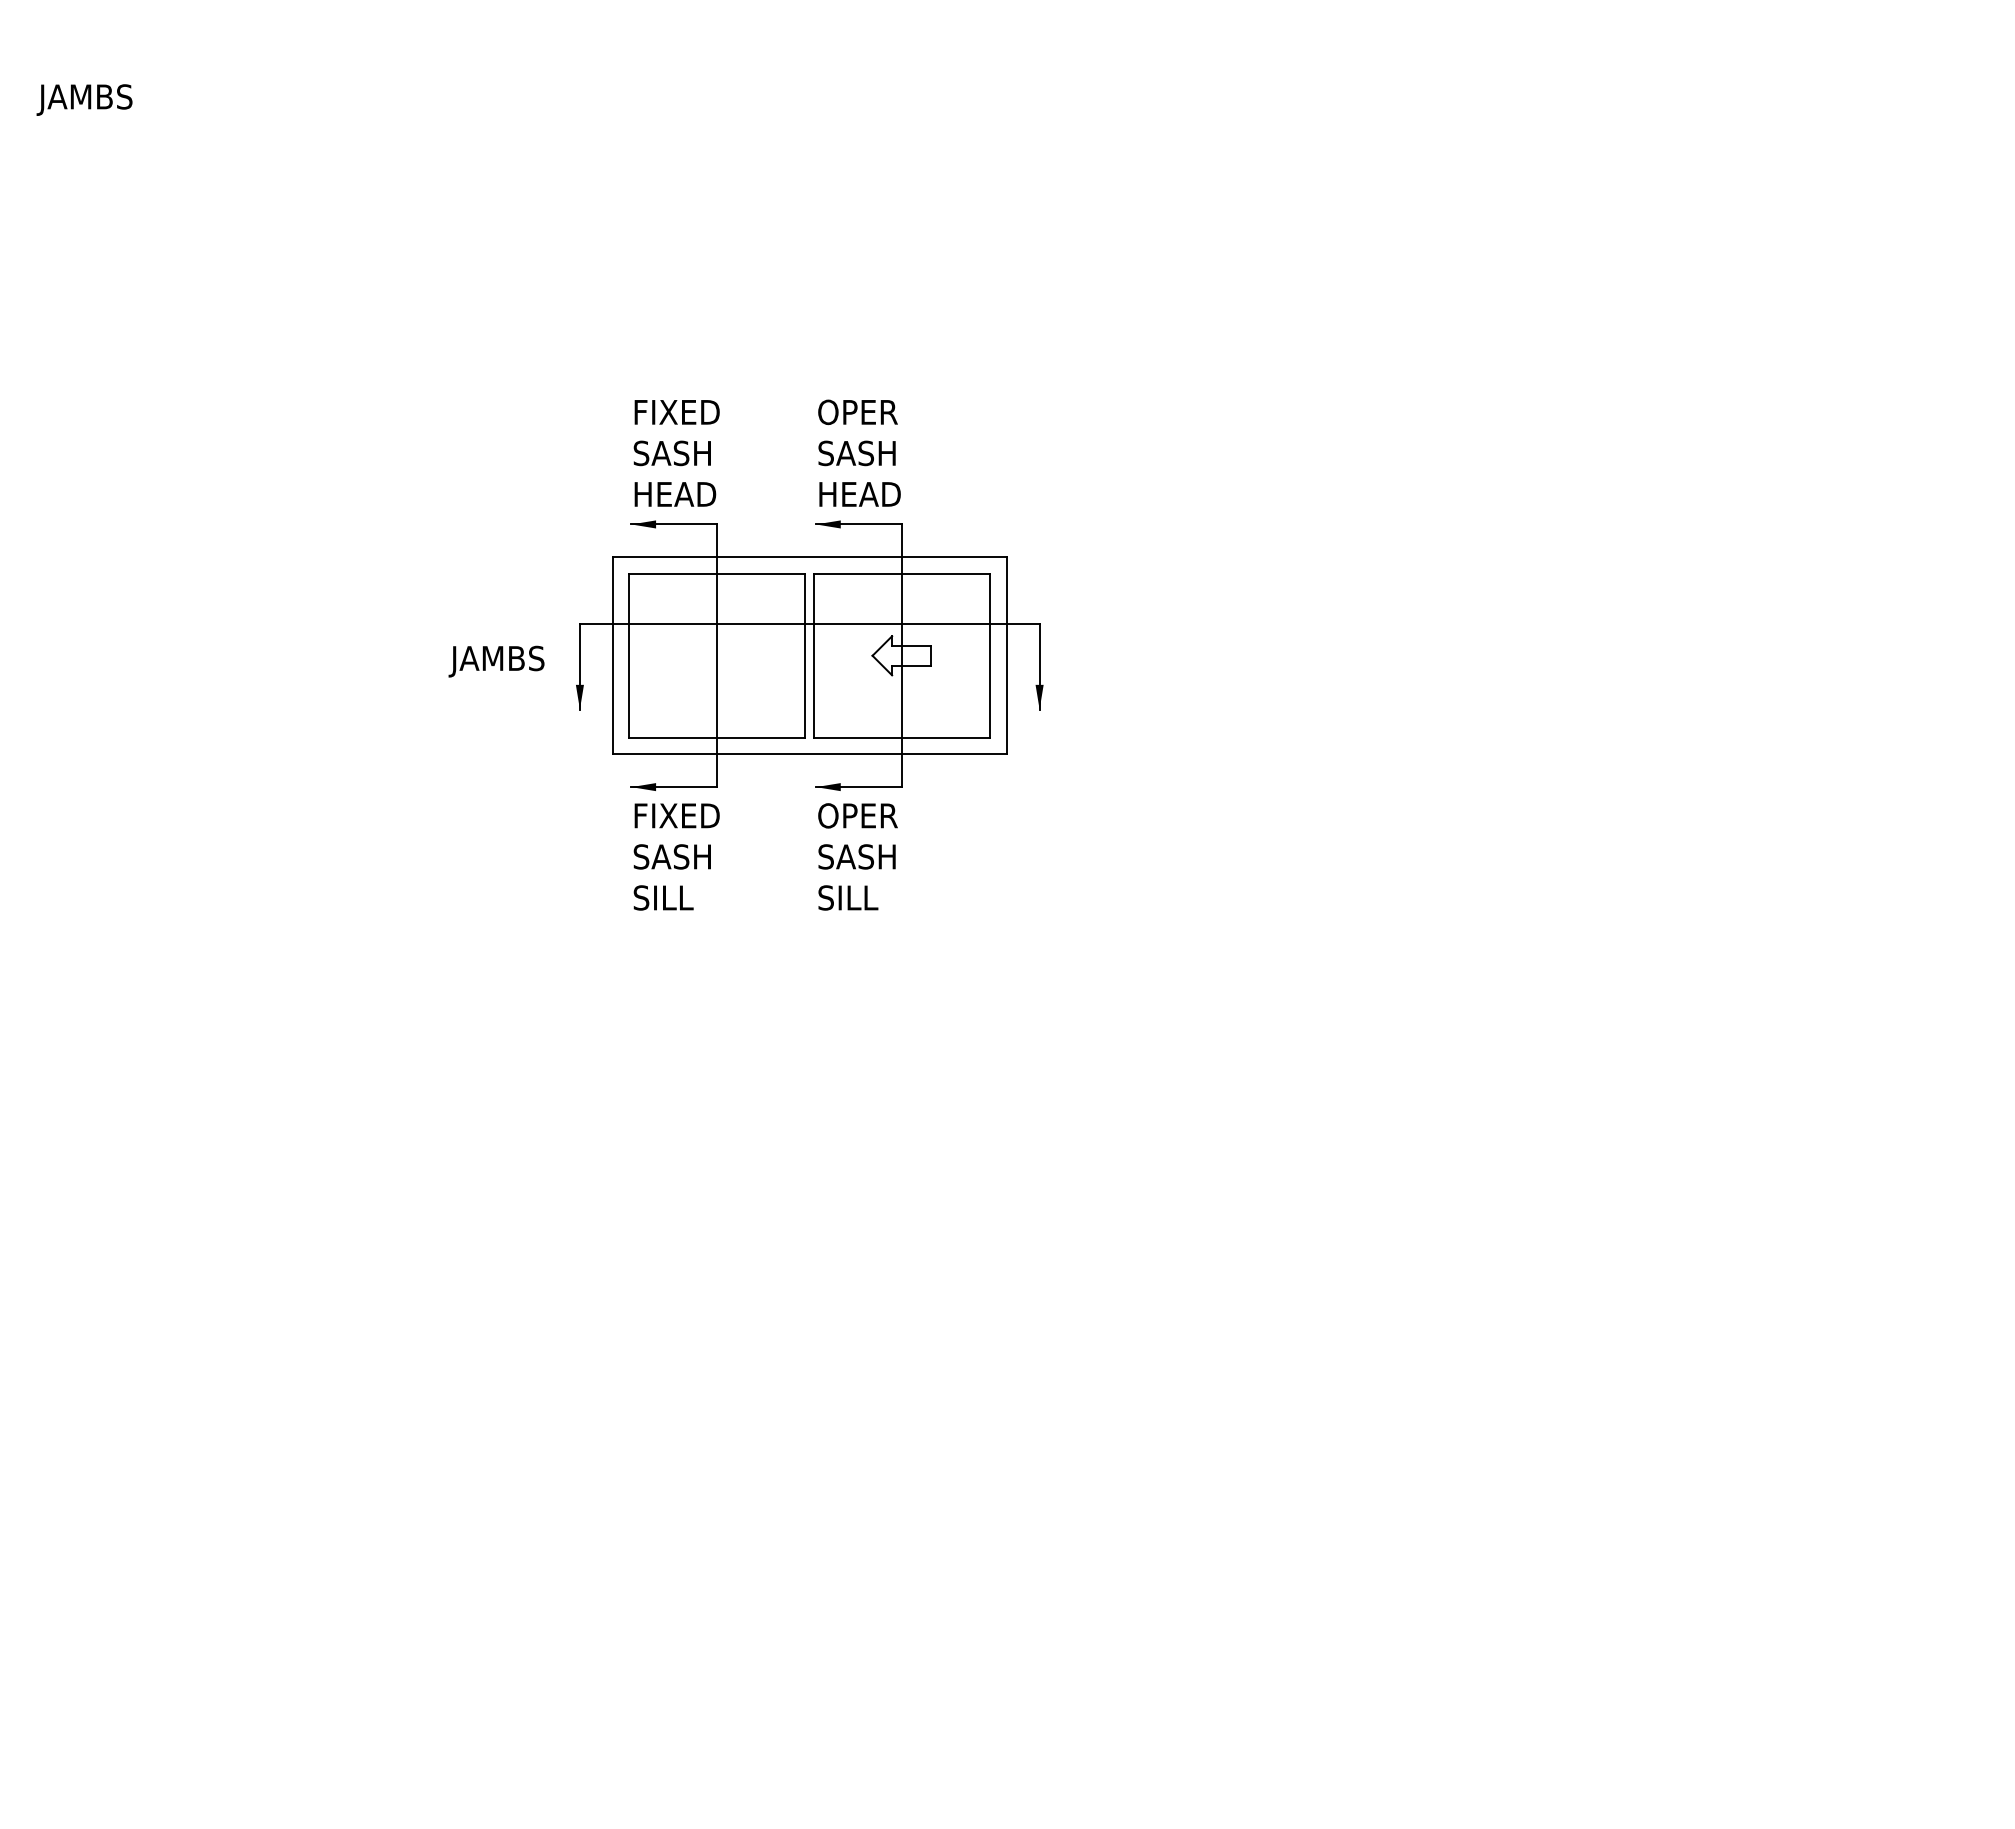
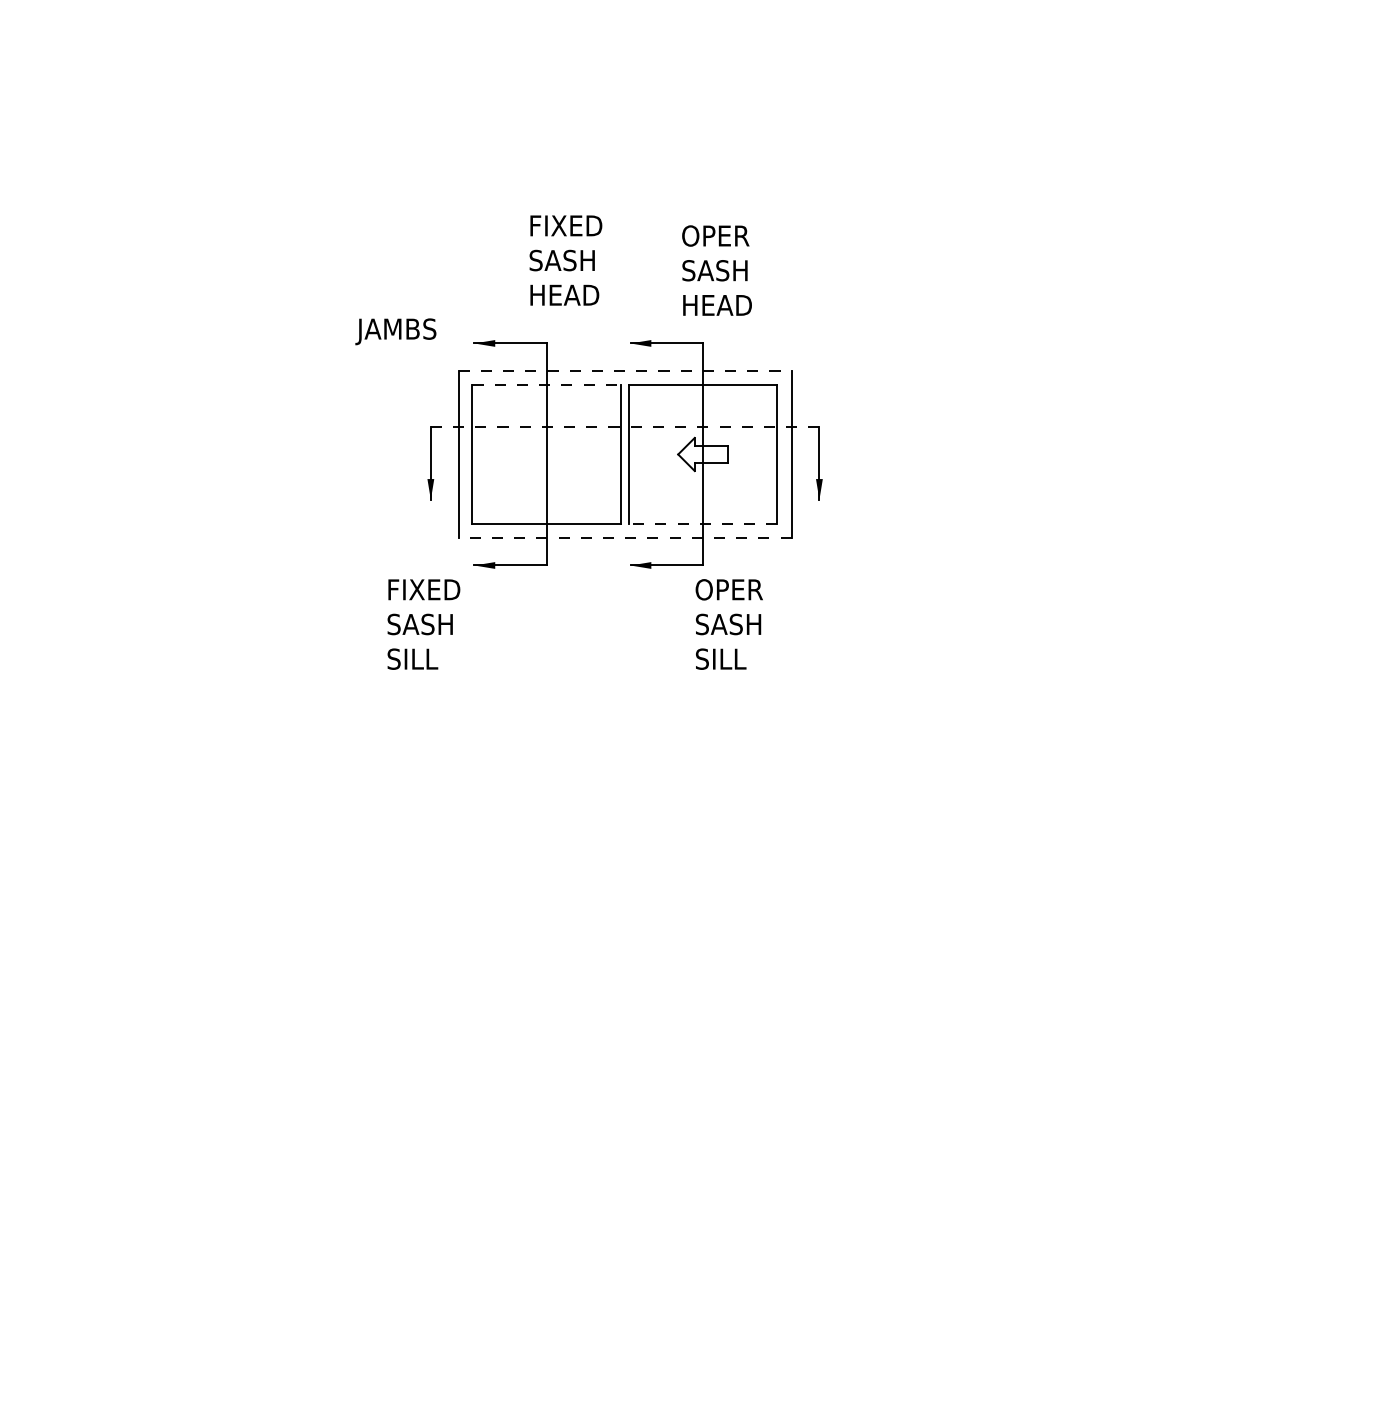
text: (859, 452) -> (717, 269), moved
text: (676, 453) -> (565, 260), moved
line: (810, 557) -> (625, 371), solid -> dashed
line: (717, 573) -> (547, 384), solid -> dashed
line: (809, 623) -> (624, 427), solid -> dashed
text: (496, 661) -> (395, 331), moved
line: (901, 737) -> (702, 523), solid -> dashed
line: (809, 754) -> (624, 537), solid -> dashed
text: (676, 856) -> (423, 624), moved
text: (857, 856) -> (728, 624), moved

